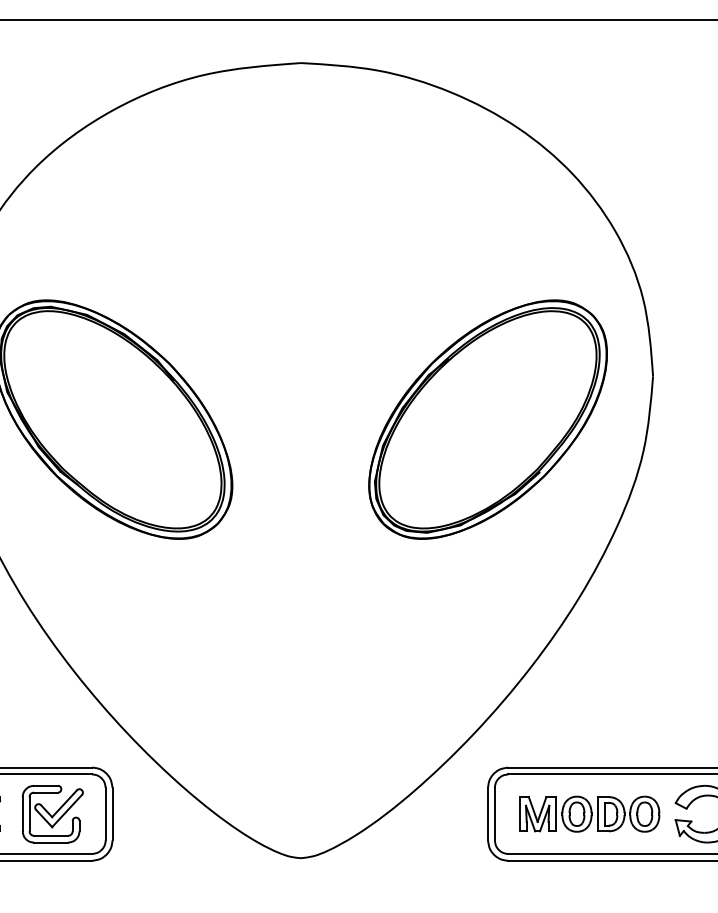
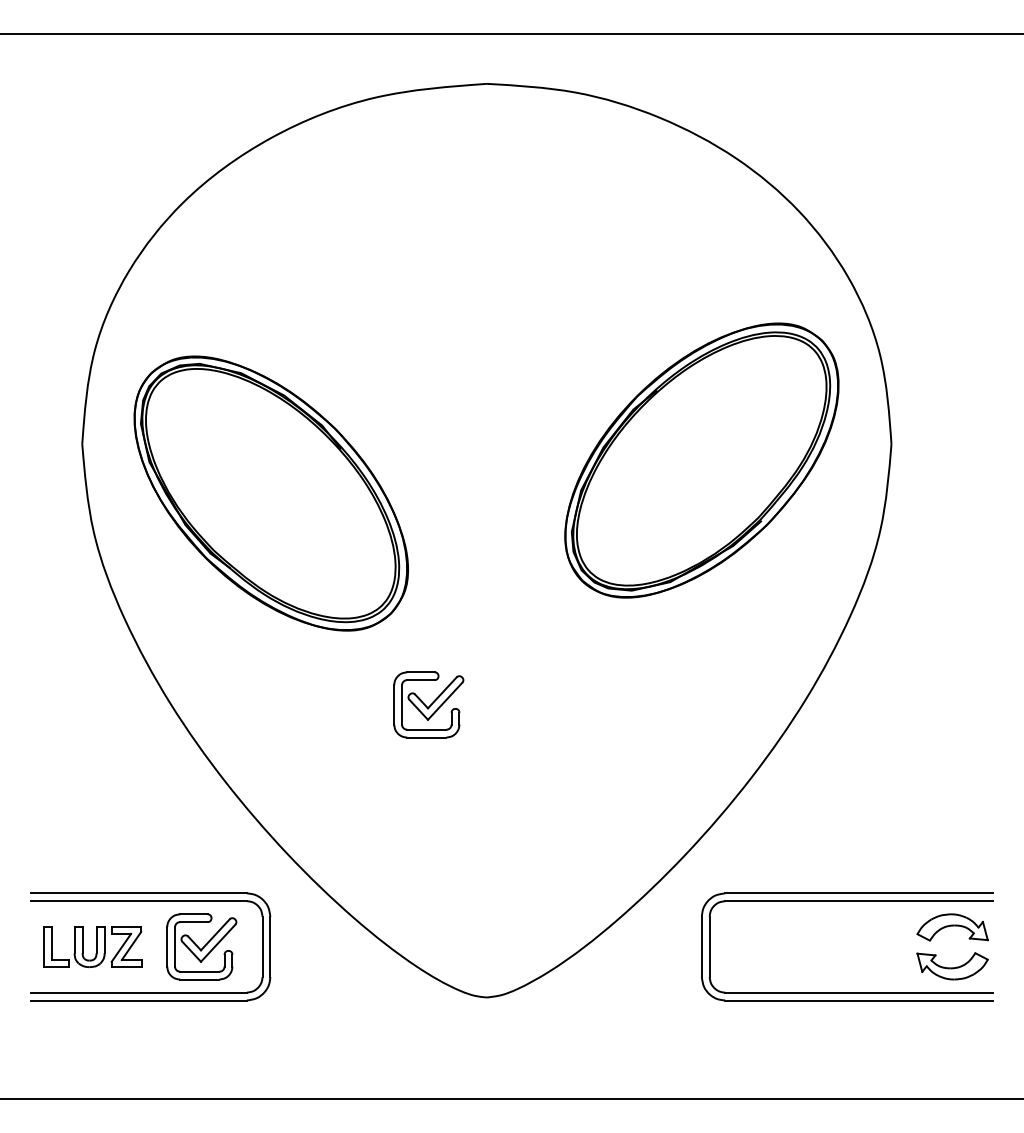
part: (487, 419) -> (701, 460), moved
part: (250, 603) -> (428, 704), added
part: (589, 813) -> (818, 946), removed

